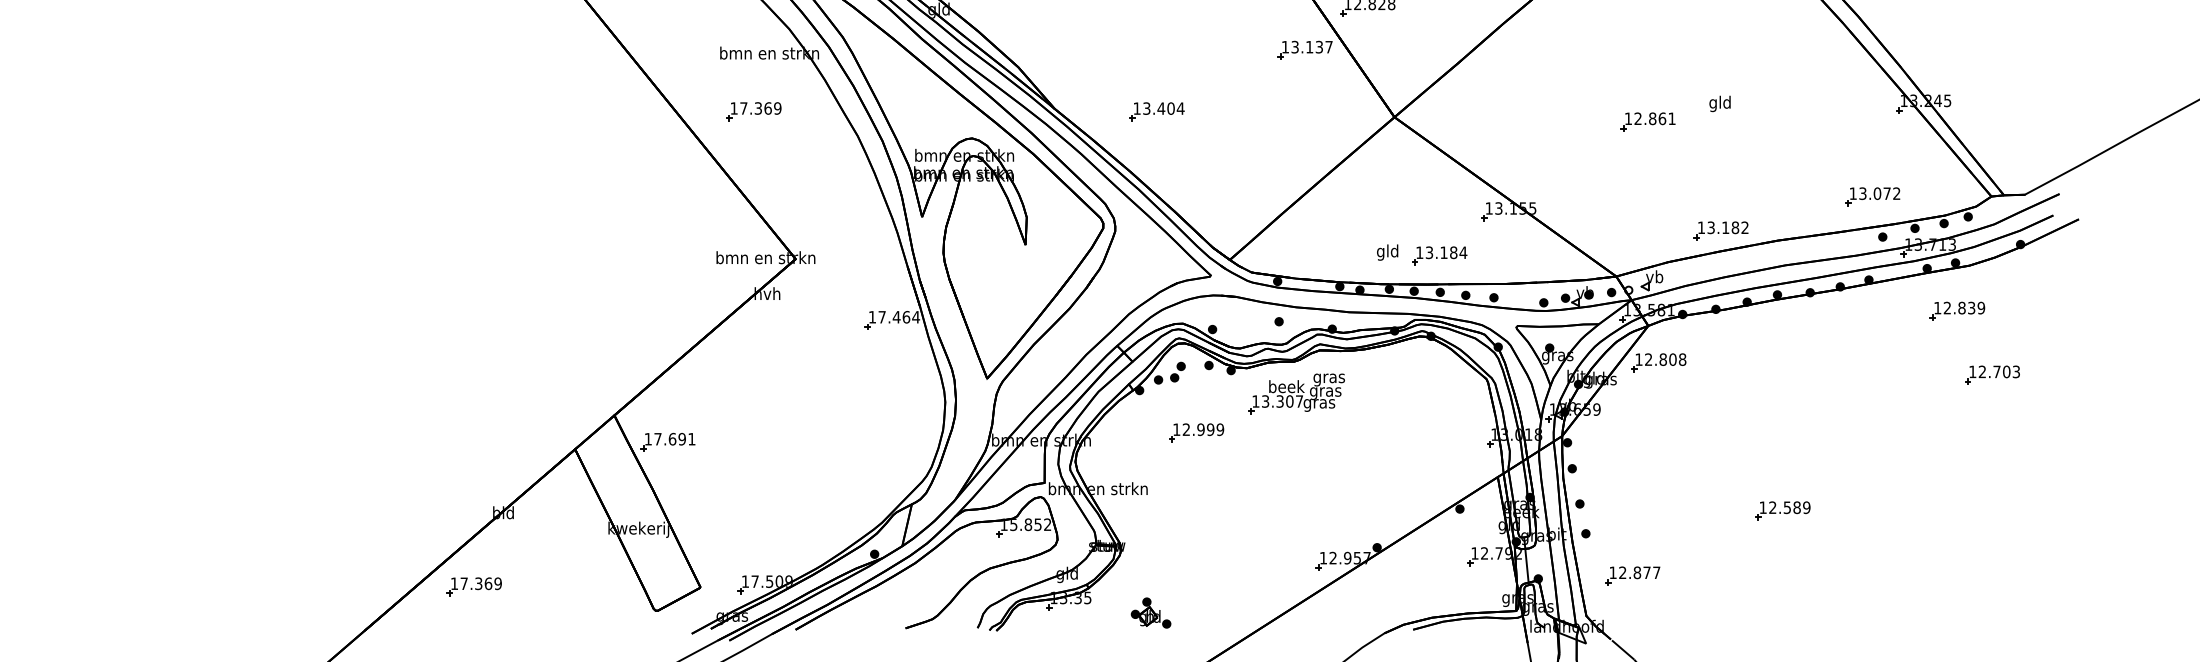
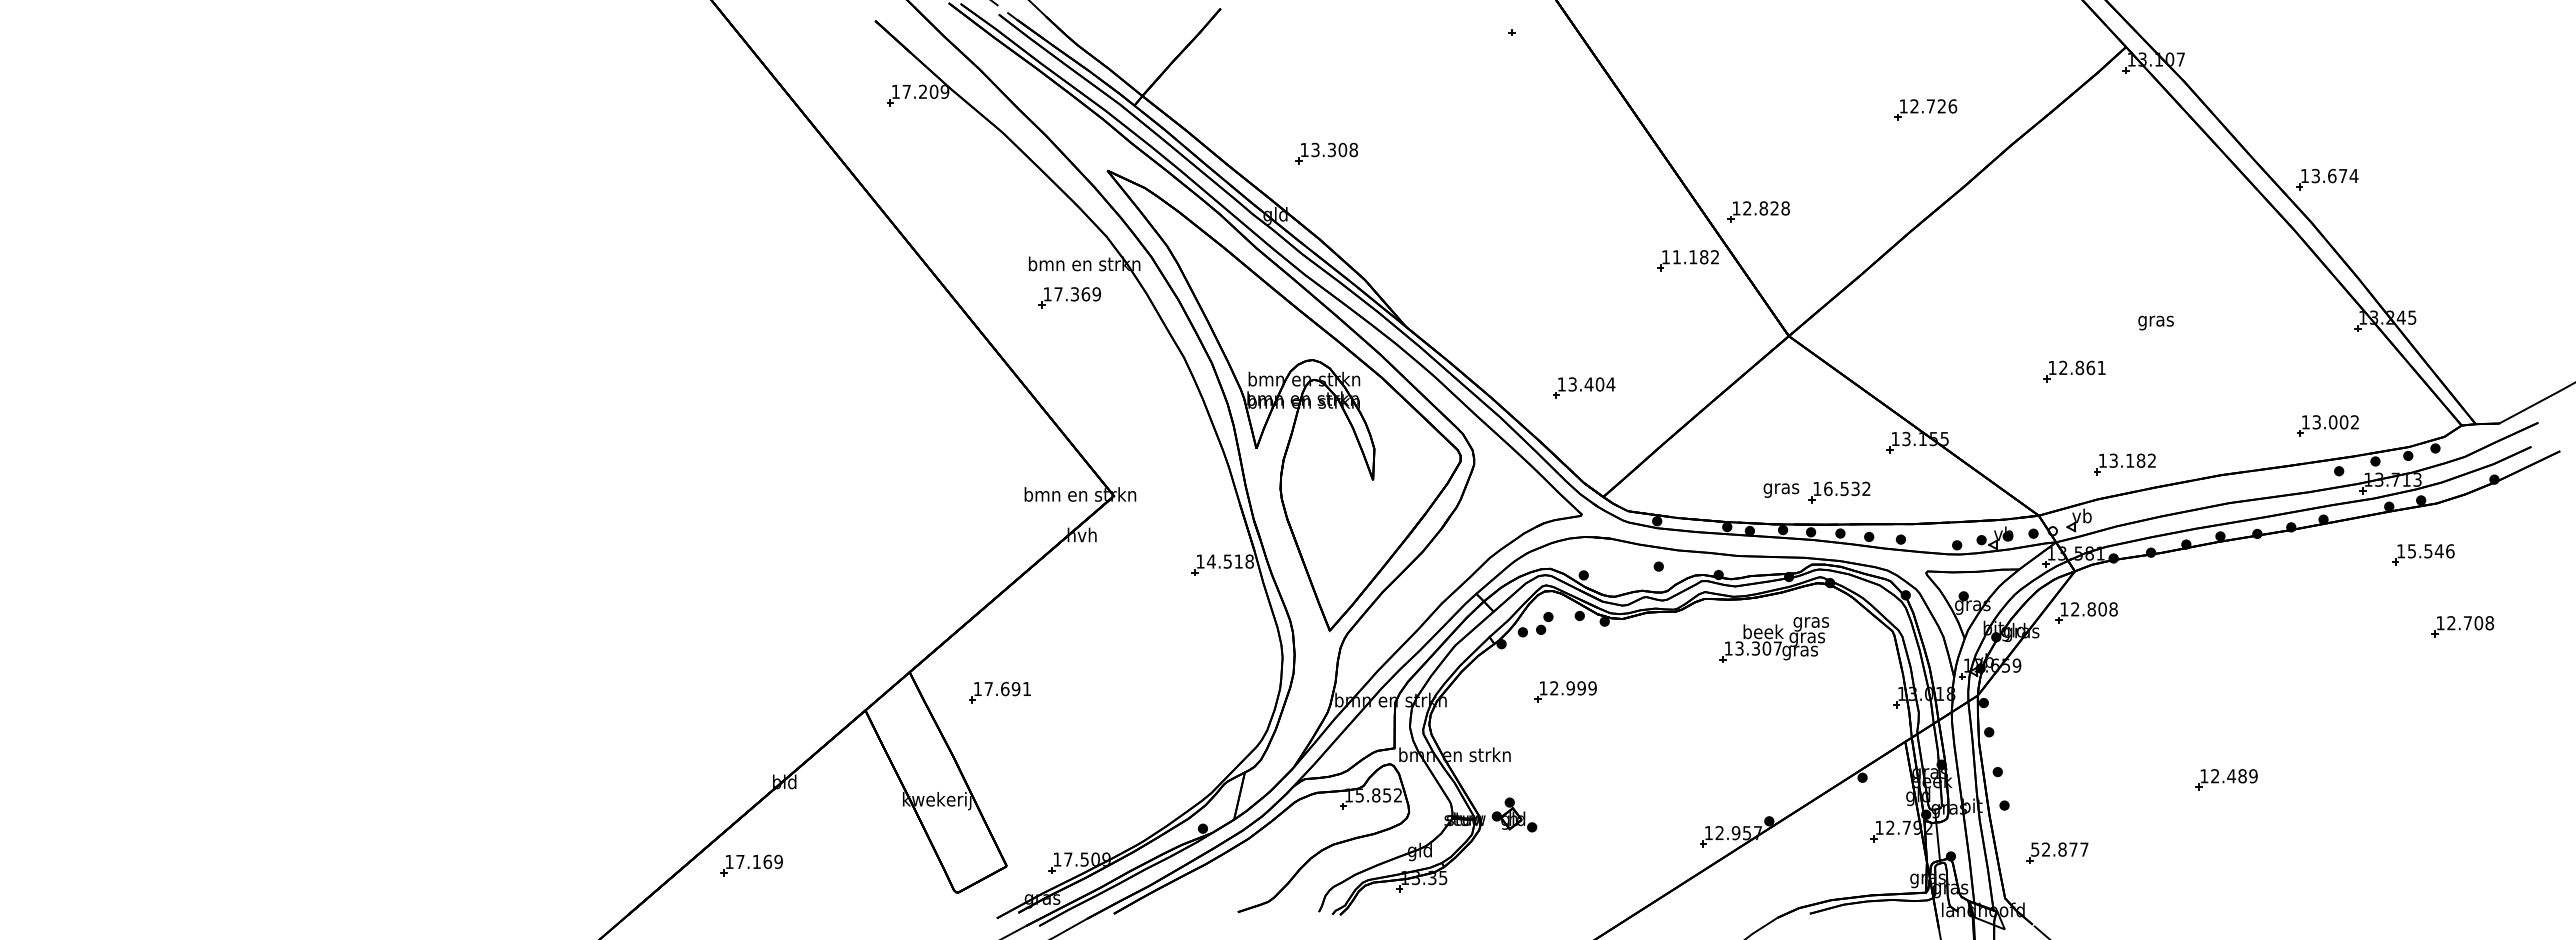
text: (1311, 47) -> (1695, 257), 13.137 -> 11.182
text: (1719, 104) -> (2155, 321), gld -> gras
part: (753, 111) -> (1069, 297), moved
part: (1157, 111) -> (1584, 387), moved
part: (1647, 121) -> (2074, 371), moved
text: (1886, 193) -> (2343, 422), 13.072 -> 13.002
part: (1720, 231) -> (2124, 464), moved
text: (1387, 252) -> (1781, 488), gld -> gras
text: (1446, 252) -> (1847, 488), 13.184 -> 16.532
text: (1964, 308) -> (2431, 551), 12.839 -> 15.546
text: (899, 317) -> (1230, 561), 17.464 -> 14.518
text: (2016, 372) -> (2489, 623), 12.703 -> 12.708
part: (1296, 393) -> (1774, 639), moved
part: (667, 442) -> (999, 692), moved
text: (1787, 507) -> (2231, 776), 12.589 -> 12.489
text: (1613, 572) -> (2035, 849), 12.877 -> 52.877
text: (478, 583) -> (756, 861), 17.369 -> 17.169
part: (1151, 612) -> (1514, 814), moved

